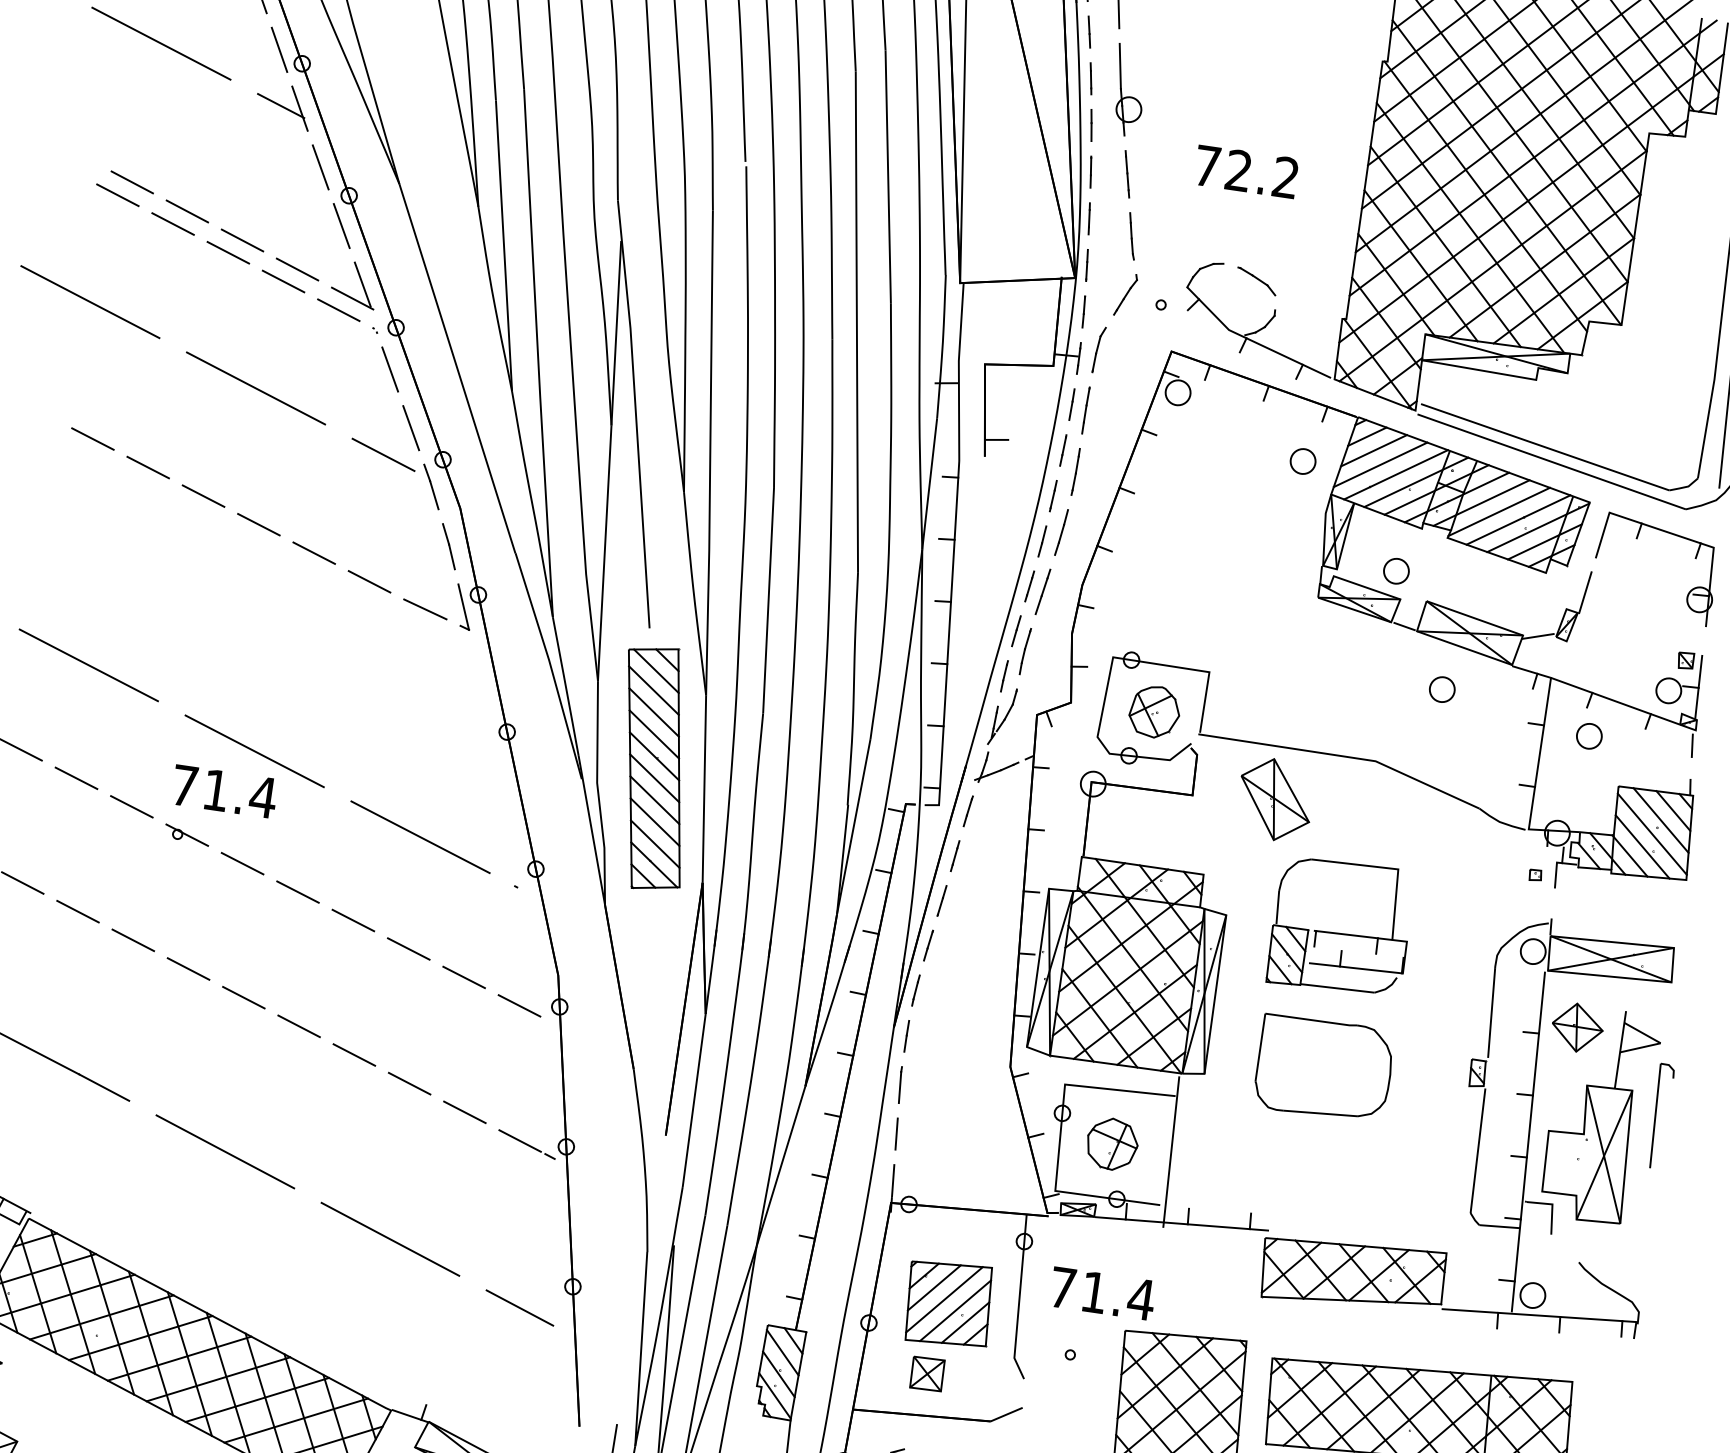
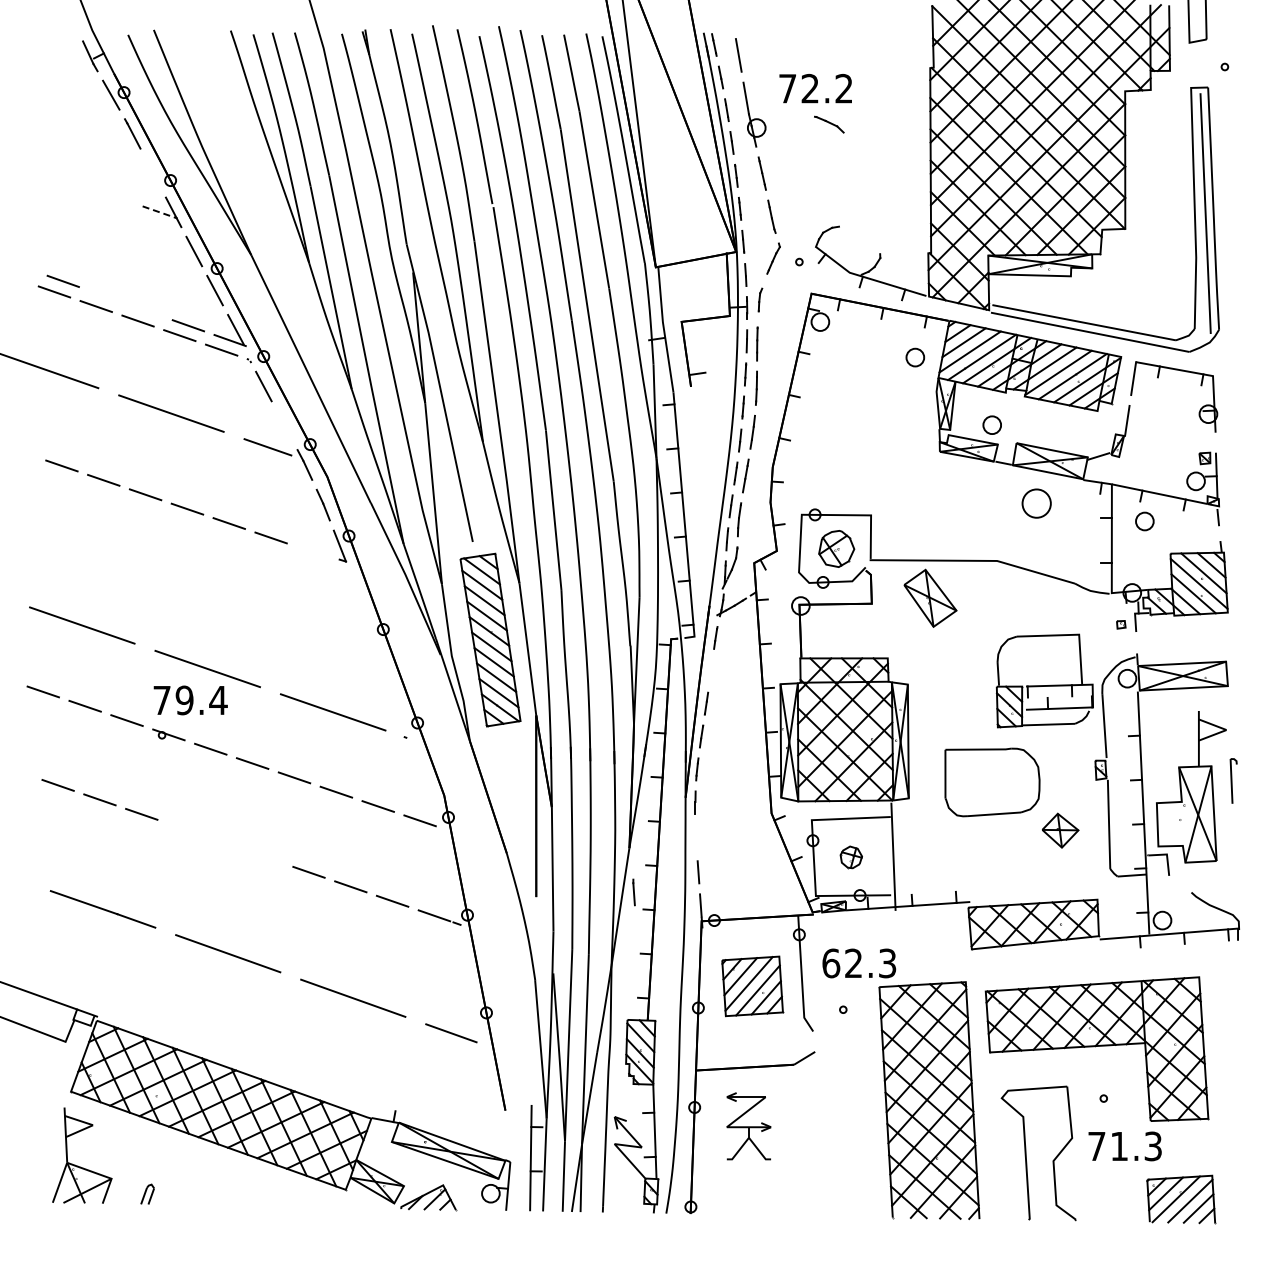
line: (161, 43) -> (69, 180), removed
line: (278, 48) -> (152, 172), removed
line: (281, 106) -> (160, 212), solid -> dashed
text: (1246, 171) -> (815, 88), moved
line: (186, 210) -> (104, 295), removed
line: (242, 239) -> (146, 310), removed
part: (1257, 281) -> (829, 124), moved
part: (1099, 349) -> (760, 299), size x0.7
line: (411, 427) -> (284, 425), removed
line: (425, 609) -> (313, 551), removed
part: (1442, 689) -> (1036, 503), size x1.6
text: (215, 790) -> (184, 700), 71.4 -> 79.4
line: (954, 855) -> (710, 670), removed
part: (1340, 926) -> (1044, 680), moved
line: (188, 968) -> (183, 828), removed
line: (244, 996) -> (225, 842), removed
line: (298, 1025) -> (266, 857), removed
part: (1577, 1027) -> (1060, 830), moved
line: (899, 1085) -> (633, 892), moved
part: (1660, 1114) -> (1233, 780), size x0.6
part: (1112, 1144) -> (851, 857), size x0.6
text: (1102, 1293) -> (859, 963), 71.4 -> 62.3
part: (927, 1373) -> (744, 1037), removed

